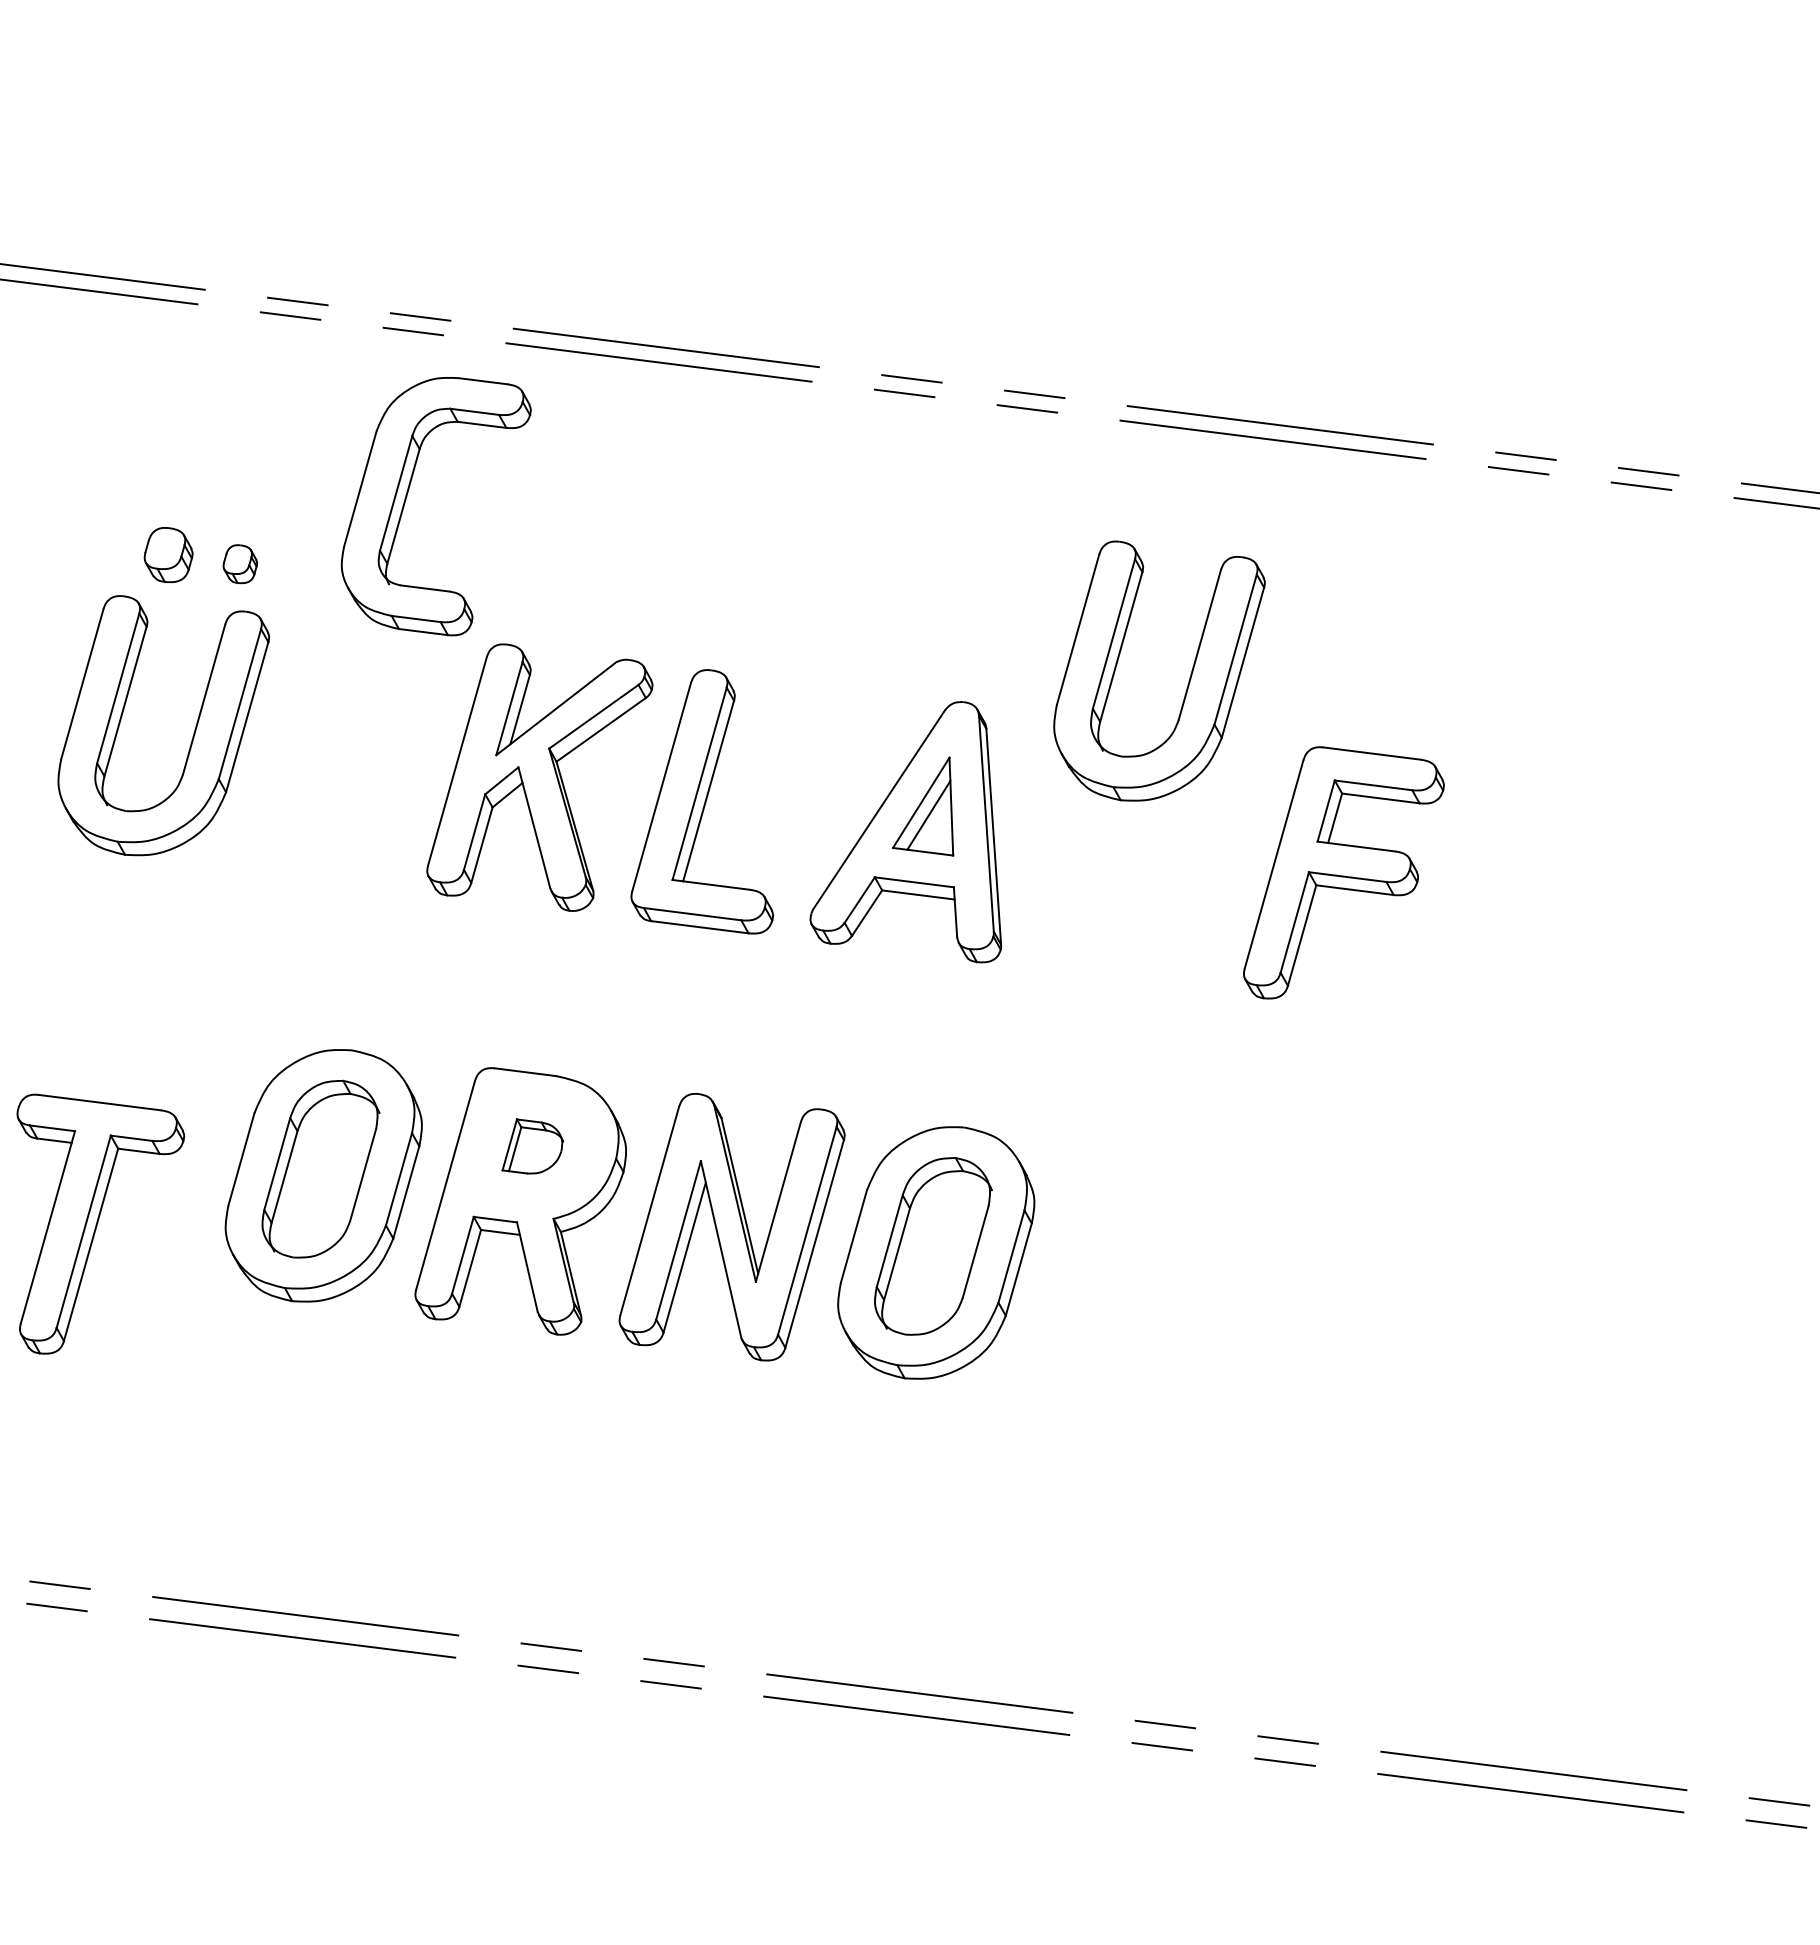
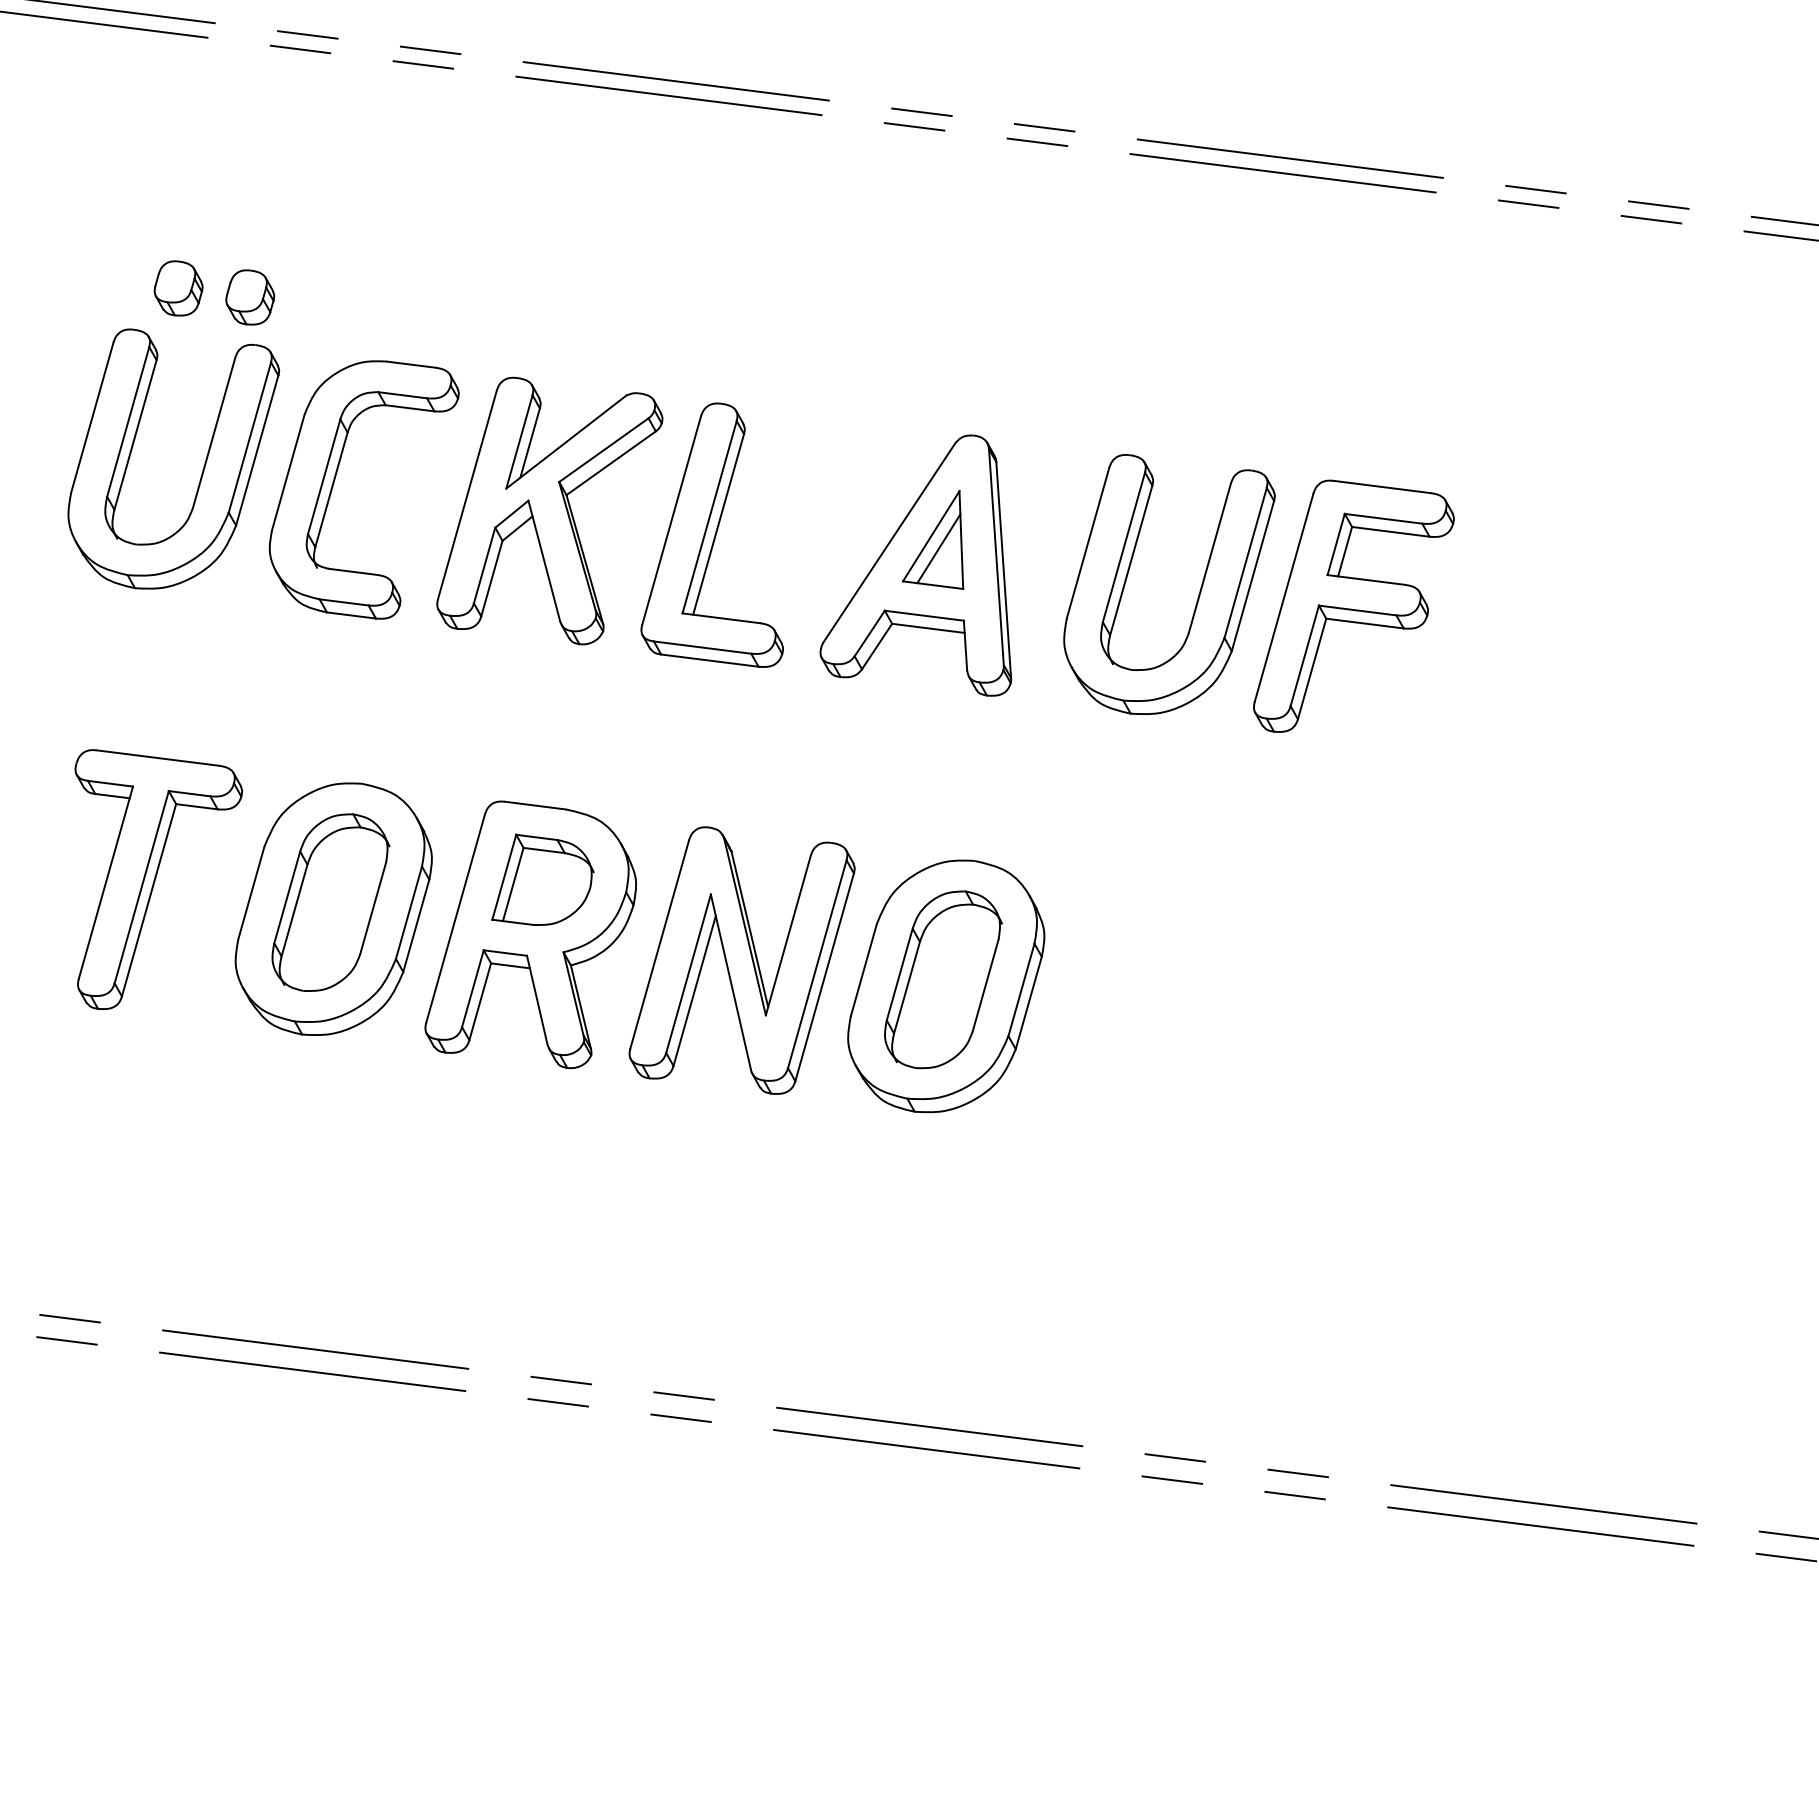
part: (406, 500) -> (334, 483), moved
part: (240, 564) -> (250, 297), size x1.43
part: (1188, 680) -> (1198, 593), moved
part: (532, 1146) -> (542, 879), size x1.67
part: (100, 1223) -> (158, 878), moved

